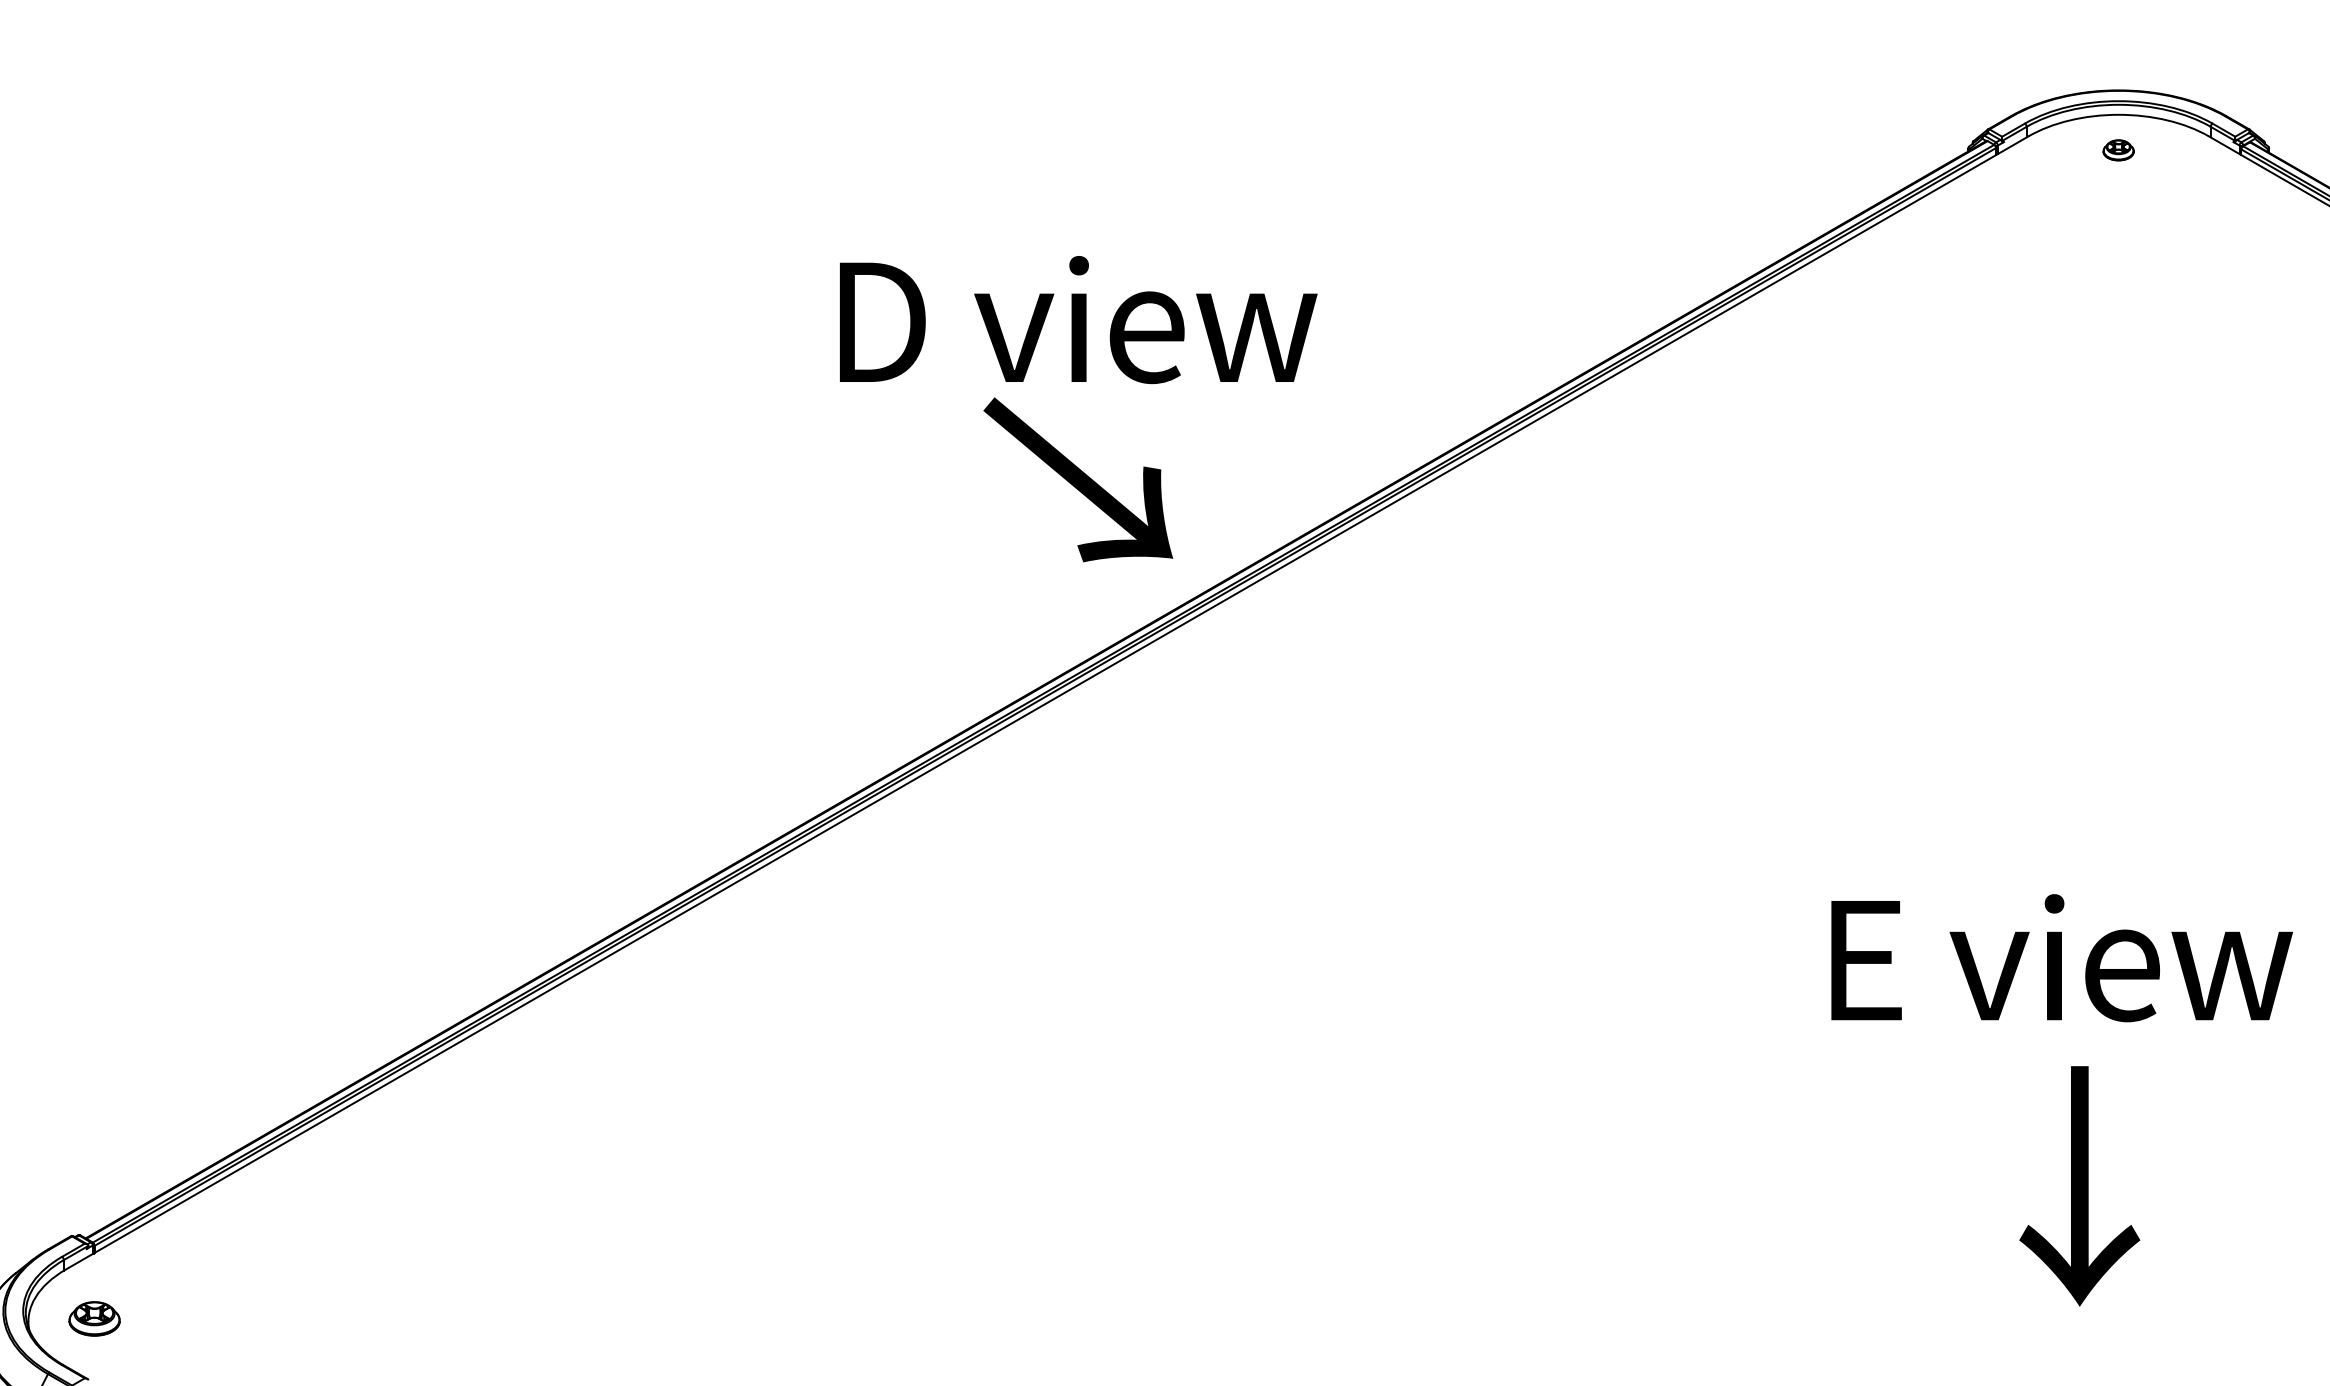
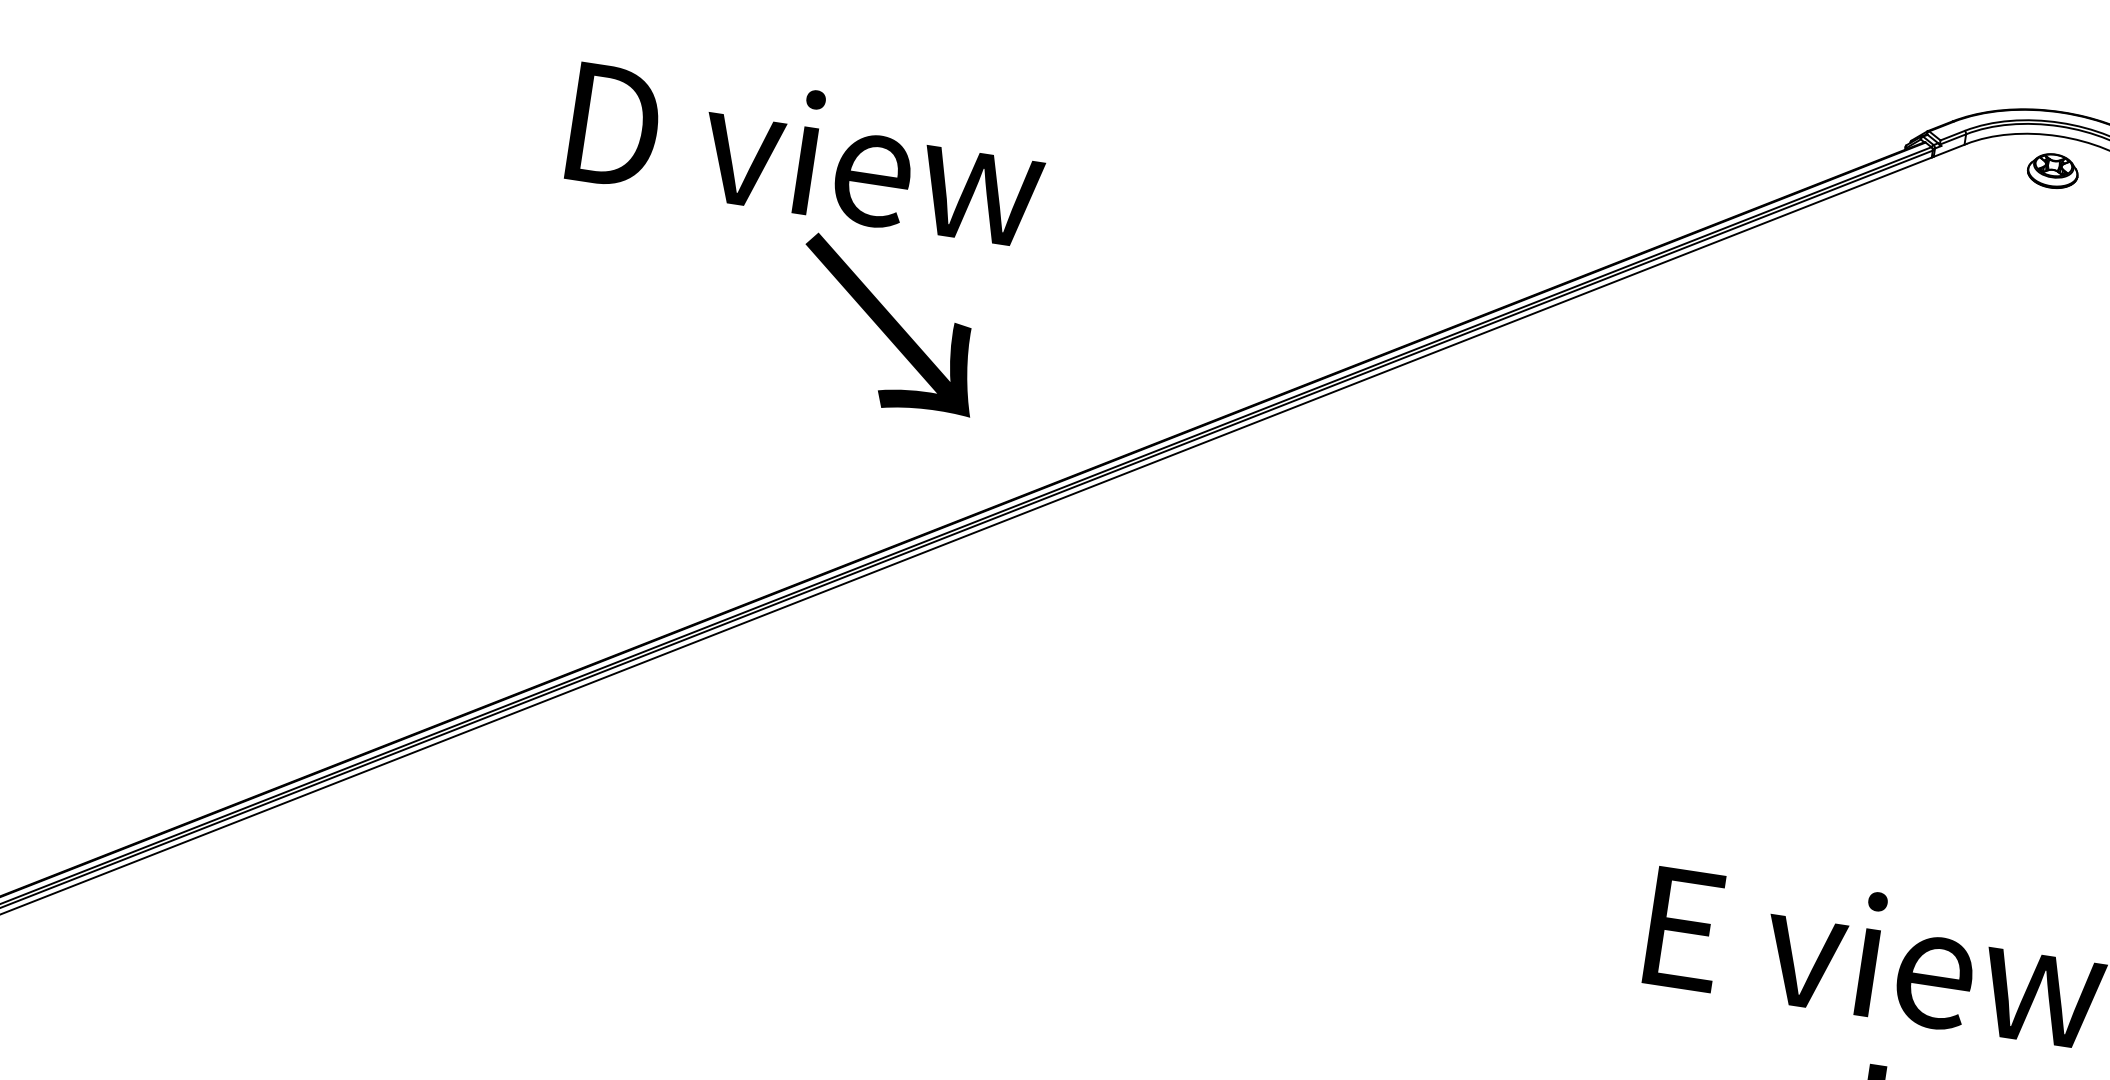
part: (2118, 150) -> (2052, 171), size x1.67
text: (1078, 320) -> (807, 153), moved
text: (1078, 479) -> (888, 325), moved

